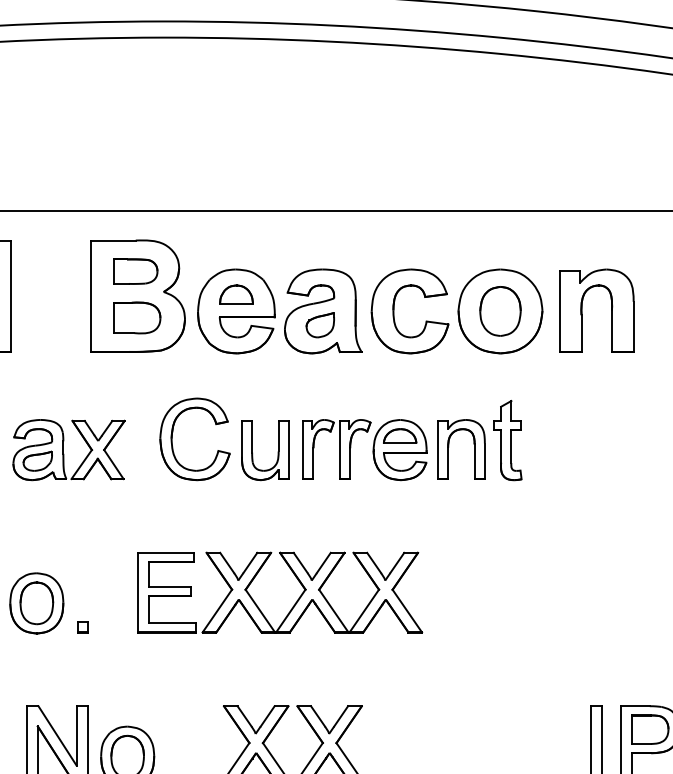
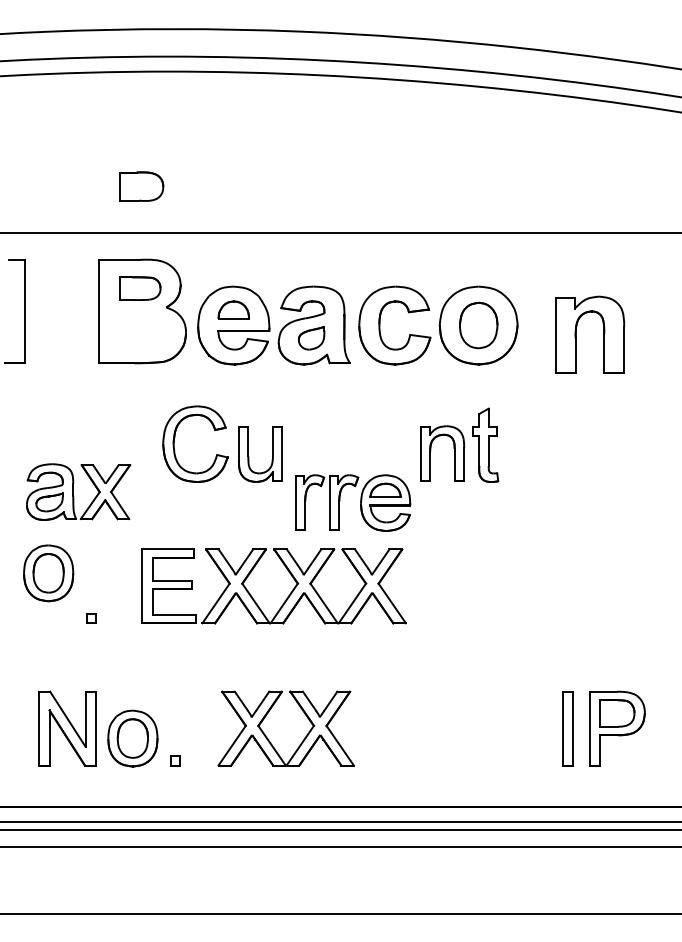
part: (611, 310) -> (603, 334), moved
part: (136, 317) -> (141, 186), moved
part: (69, 449) -> (78, 491), moved
part: (373, 449) -> (360, 502), moved
part: (36, 603) -> (48, 573), moved

